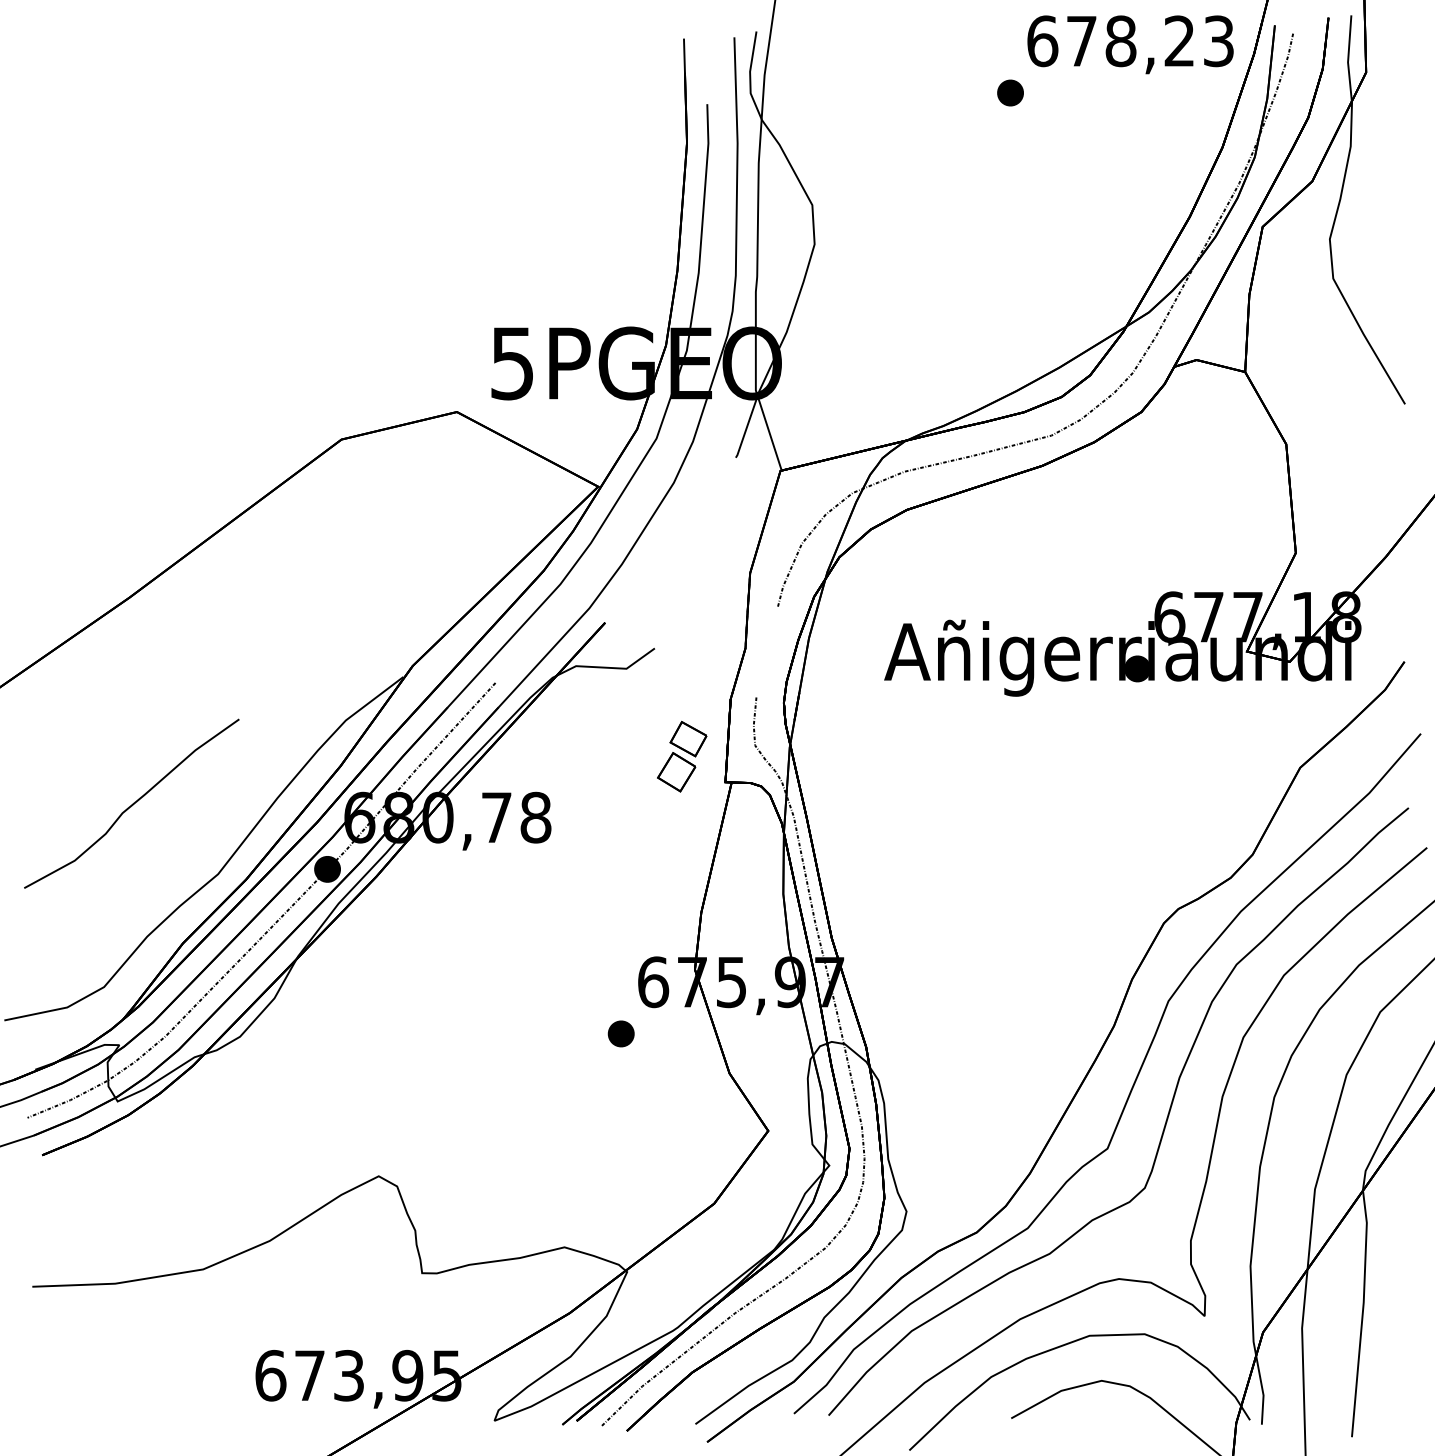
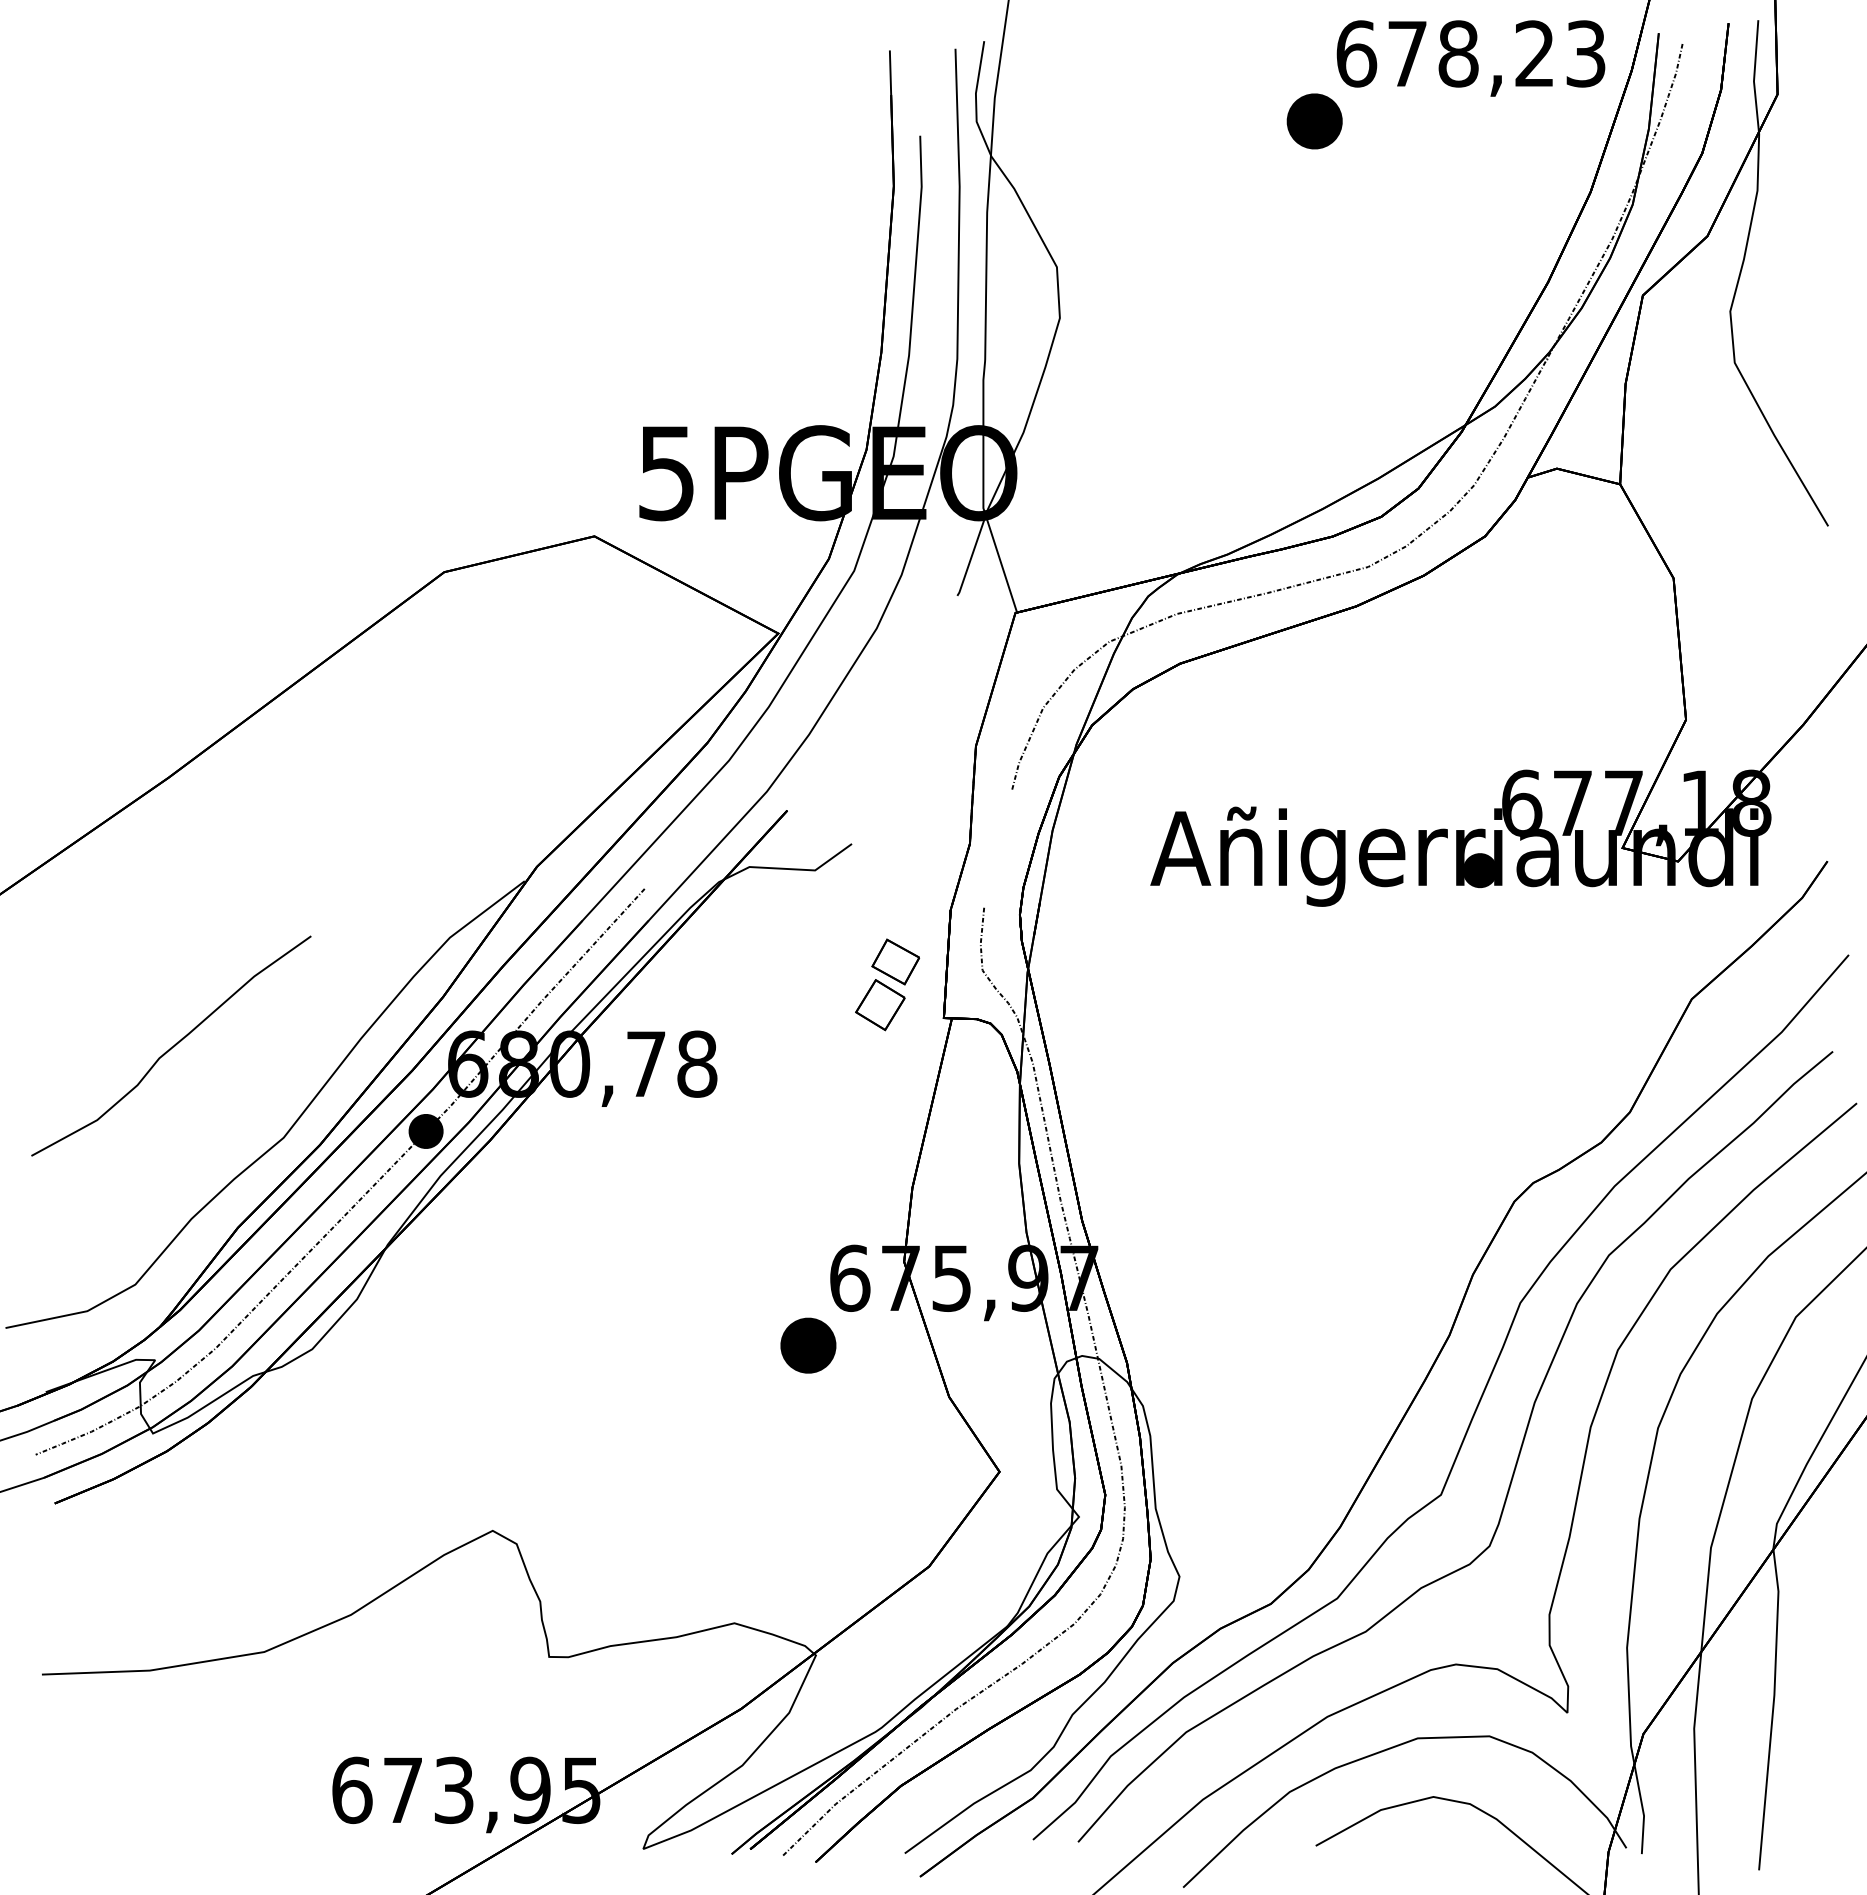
part: (1010, 92) -> (1314, 120), size x1.6
part: (620, 1033) -> (807, 1345), size x1.6

